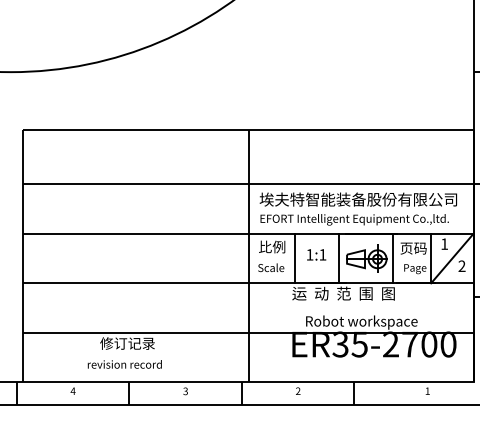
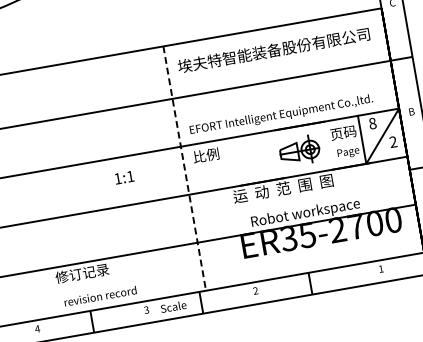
text: (357, 199) -> (272, 50), moved
text: (444, 243) -> (372, 122), 1 -> 8
text: (316, 254) -> (124, 177), moved
line: (248, 256) -> (184, 168), solid -> dashed
line: (294, 258) -> (229, 162), removed
line: (338, 258) -> (272, 155), removed
line: (392, 258) -> (324, 146), removed
text: (271, 267) -> (173, 306), moved
text: (124, 364) -> (100, 296), moved

